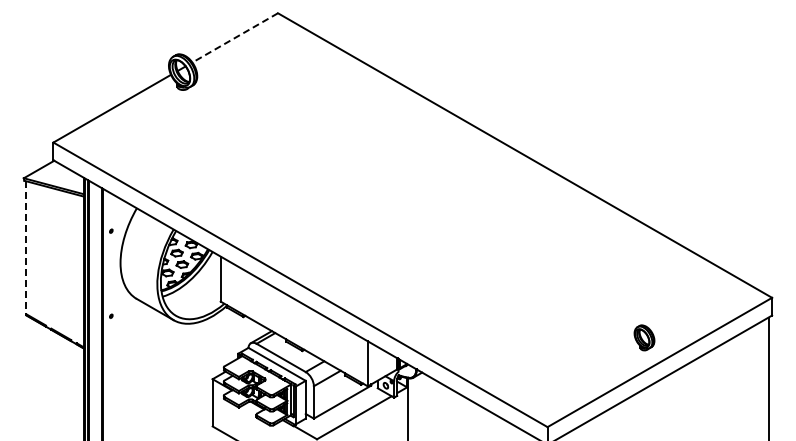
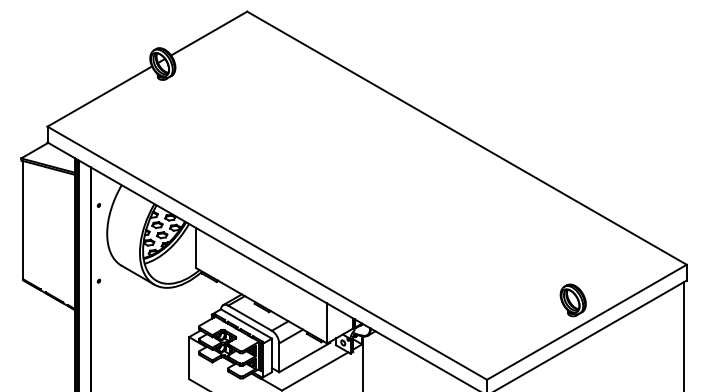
line: (234, 38) -> (208, 34), dashed -> solid
line: (26, 248) -> (23, 220), dashed -> solid
part: (644, 337) -> (573, 300), size x1.43

